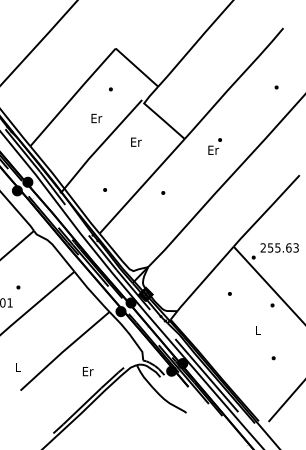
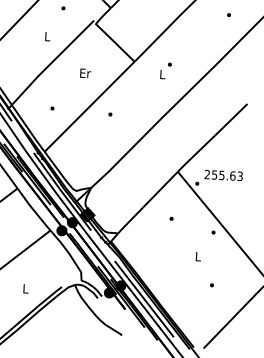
text: (96, 118) -> (47, 36), Er -> L
text: (136, 141) -> (85, 72), moved
text: (213, 149) -> (162, 73), Er -> L
text: (87, 371) -> (25, 288), Er -> L

